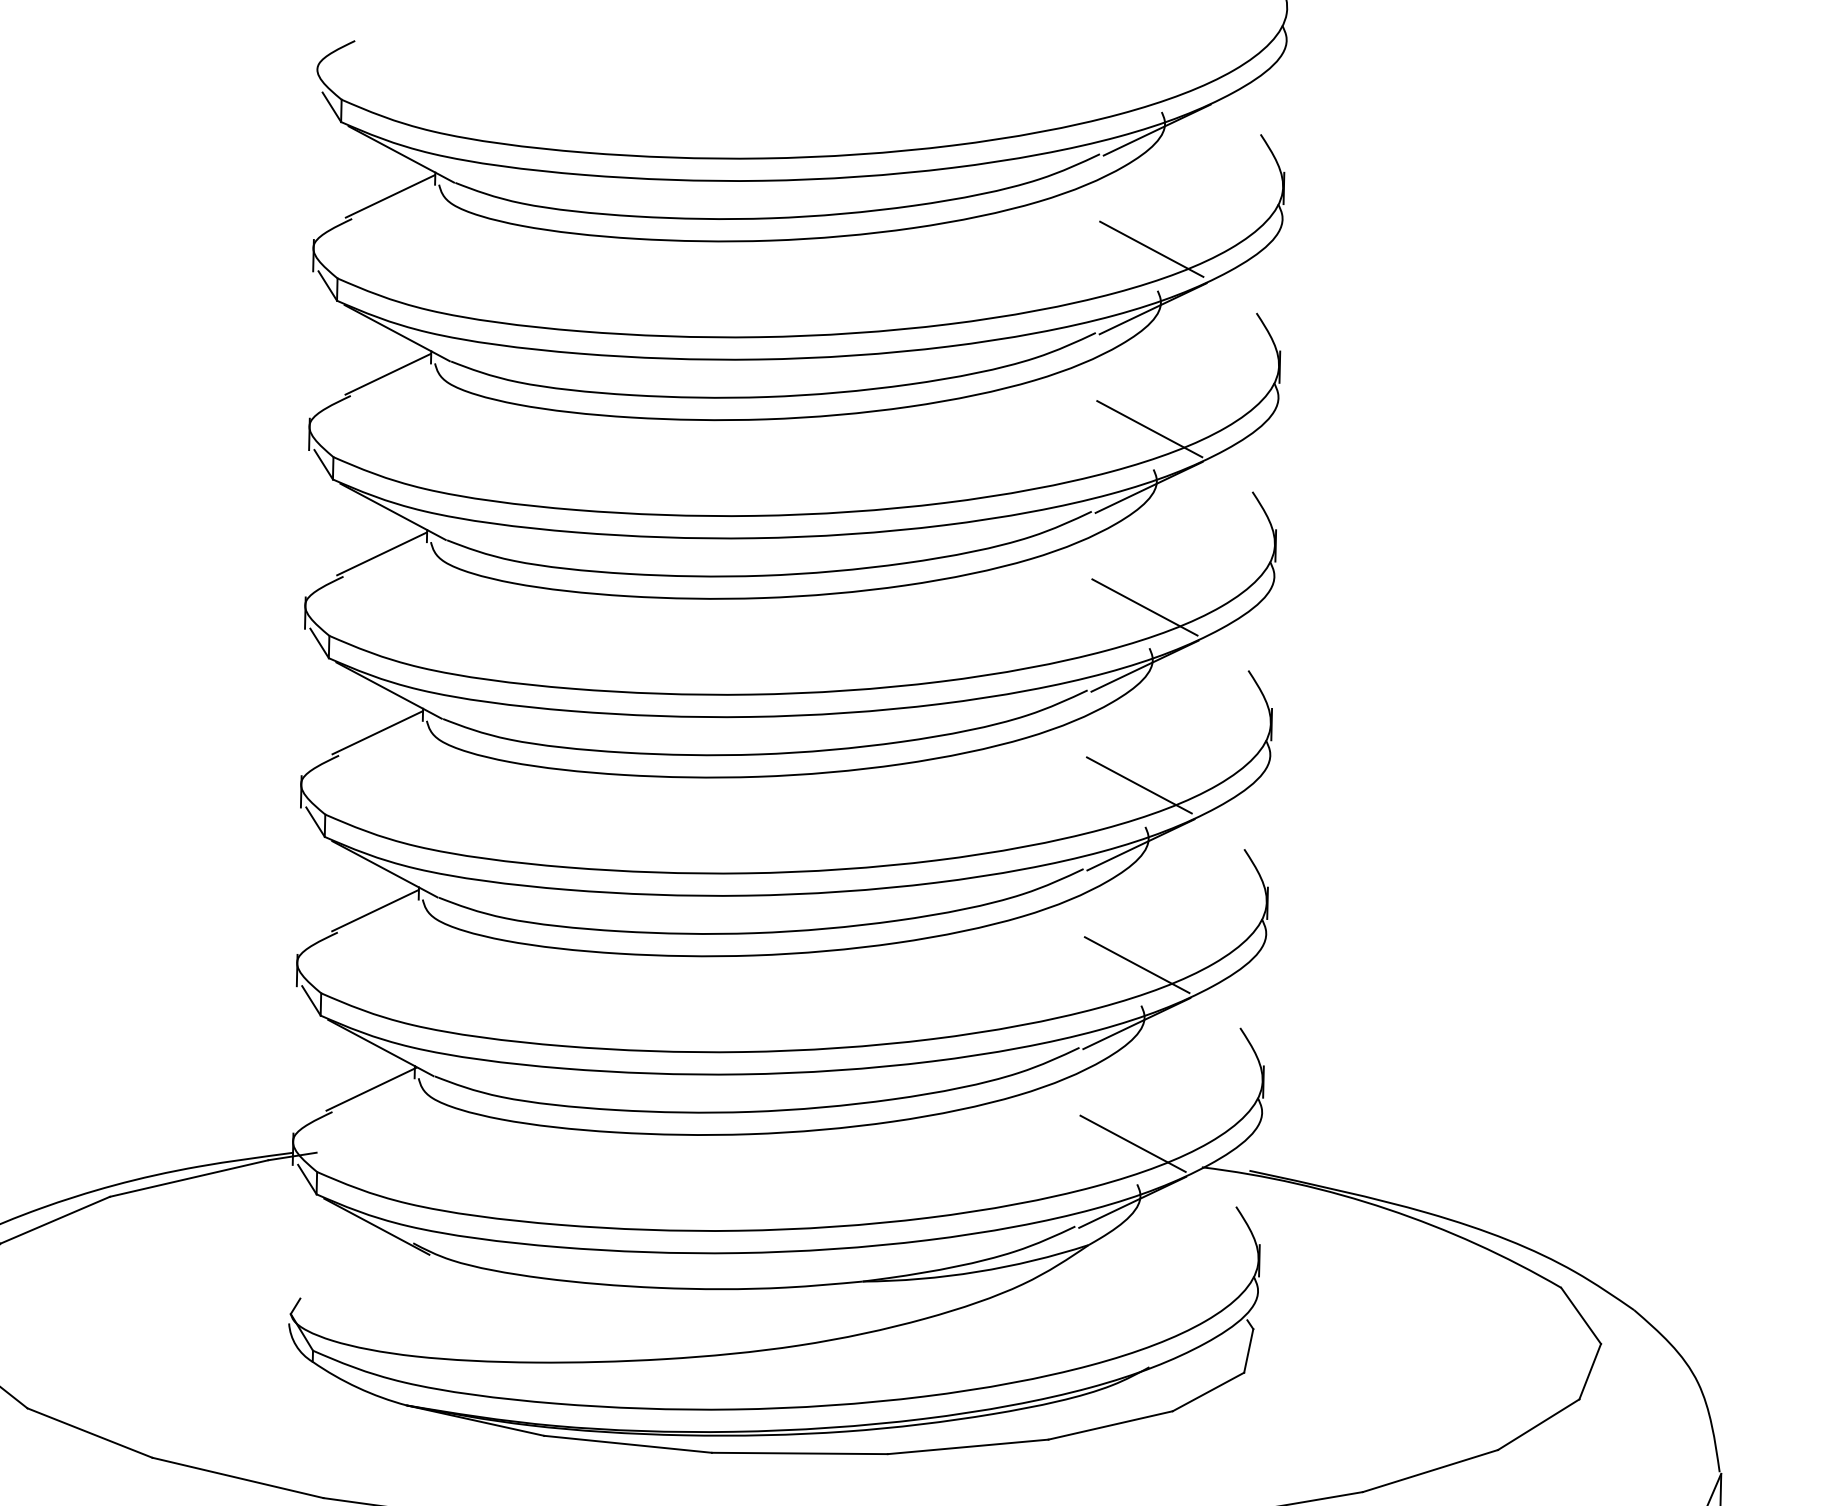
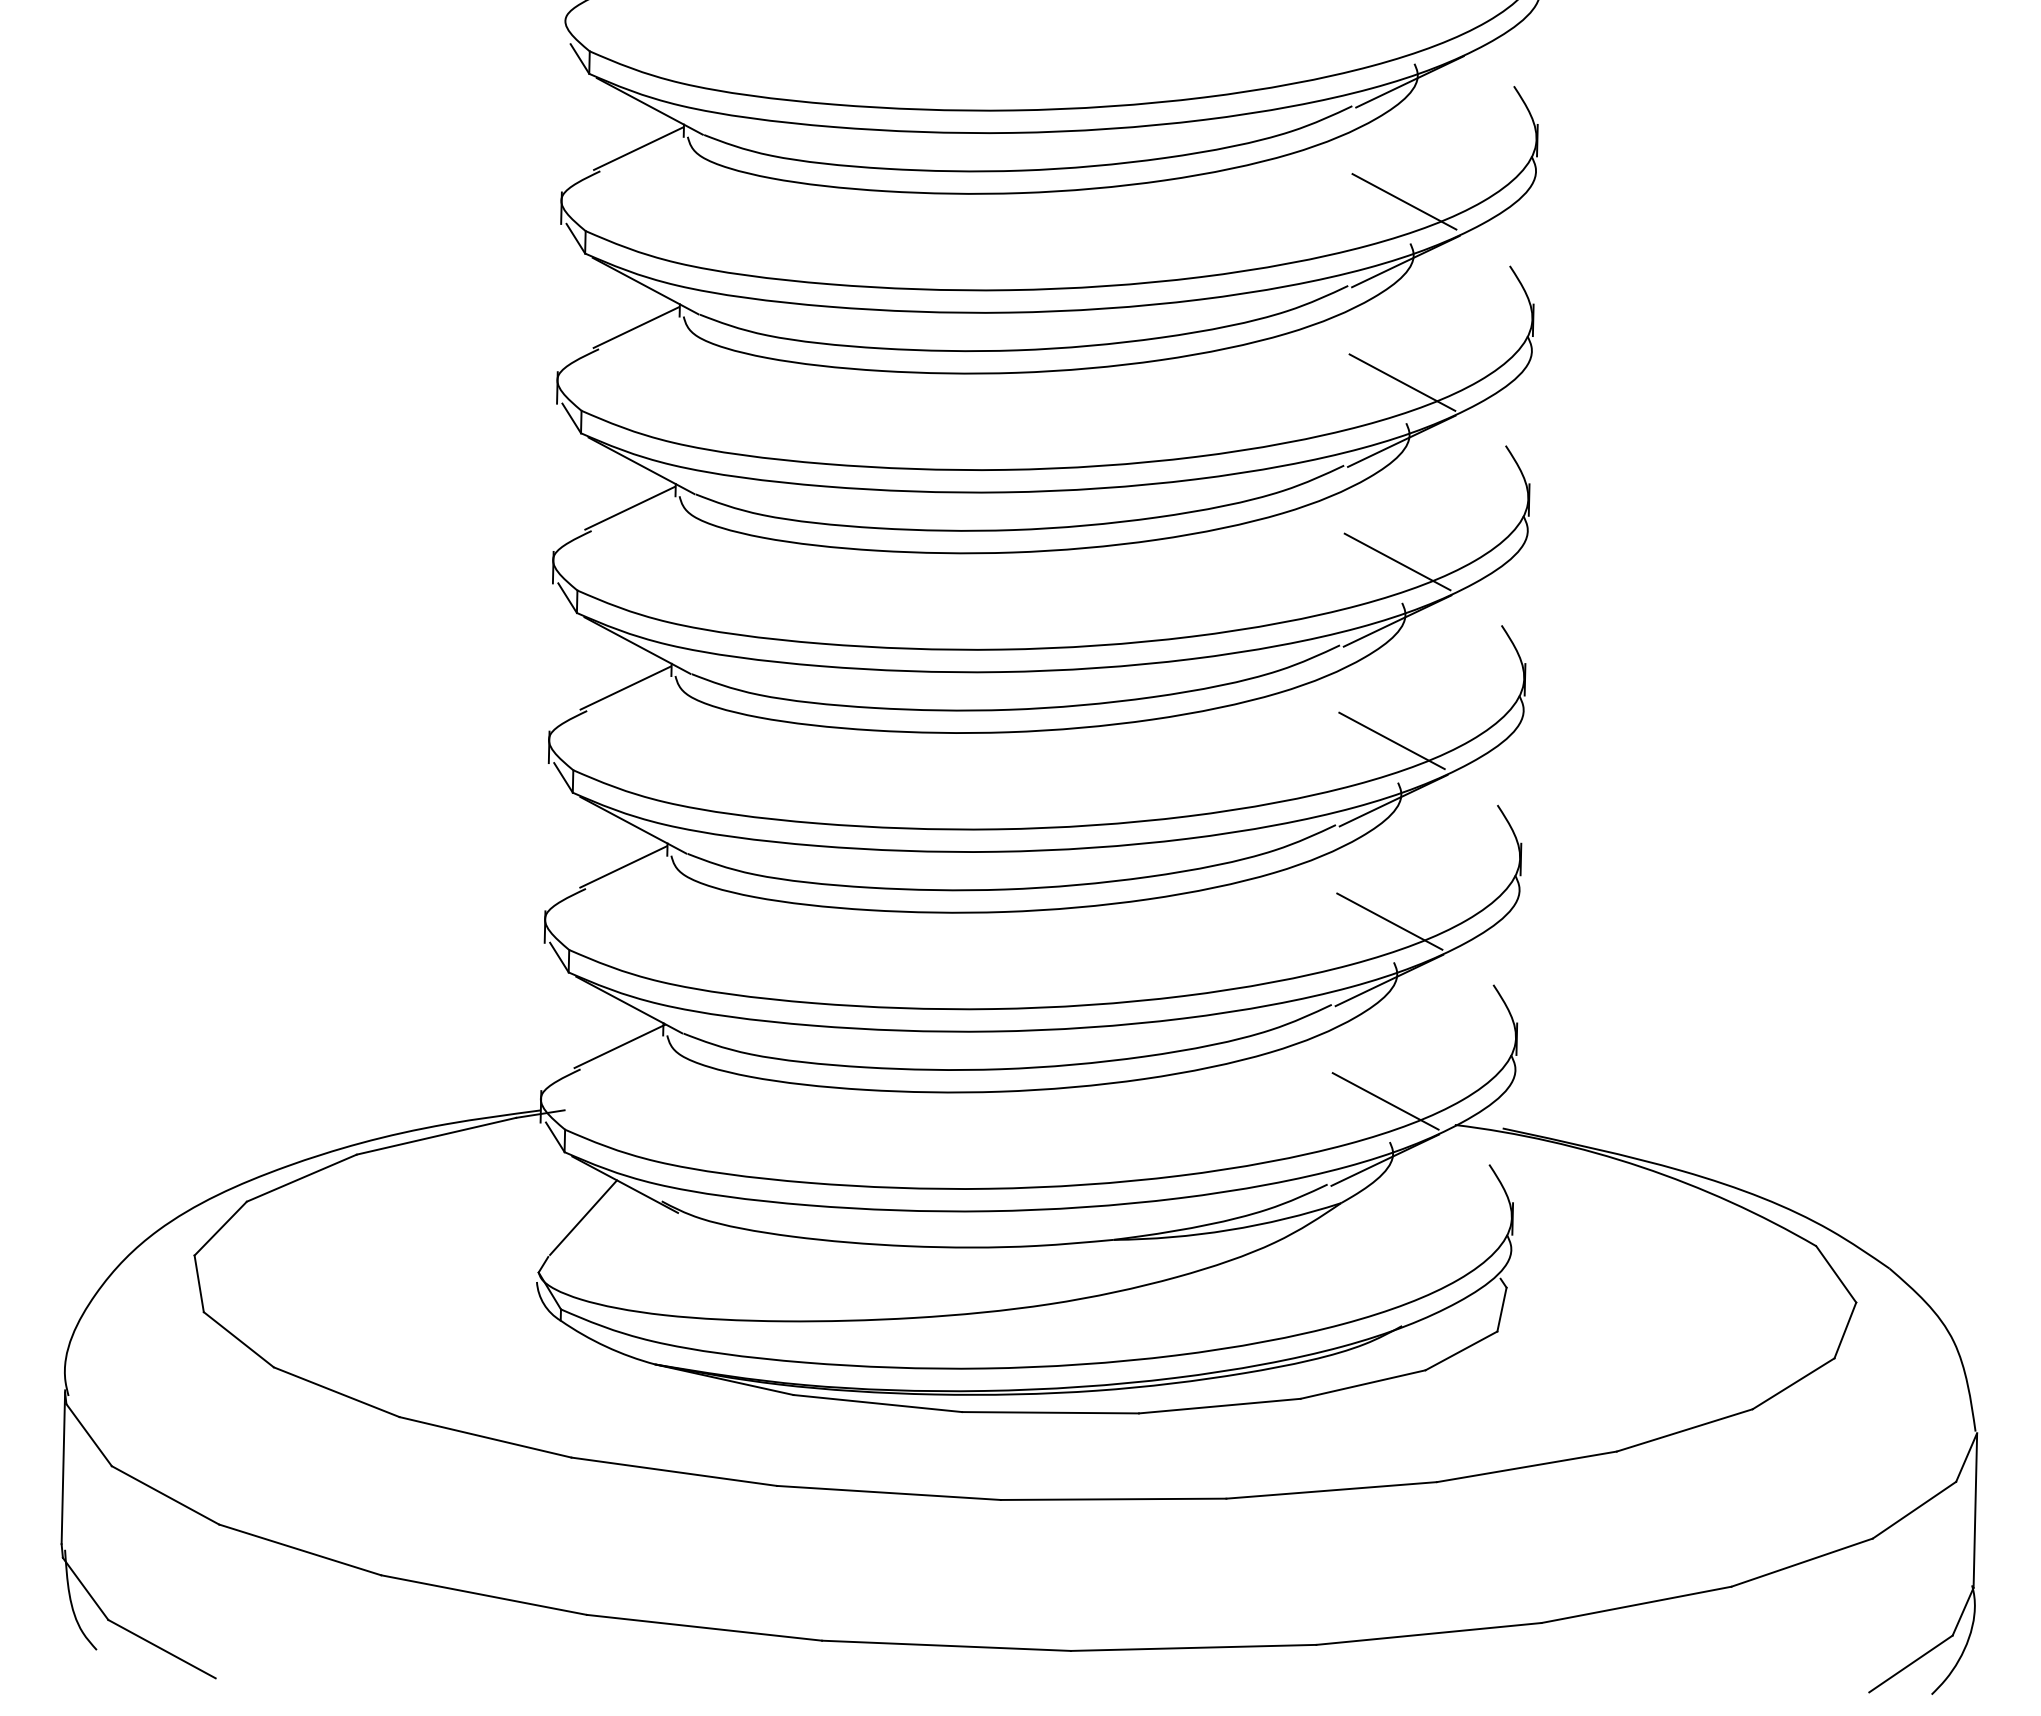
line: (335, 1259) -> (583, 1217), added

